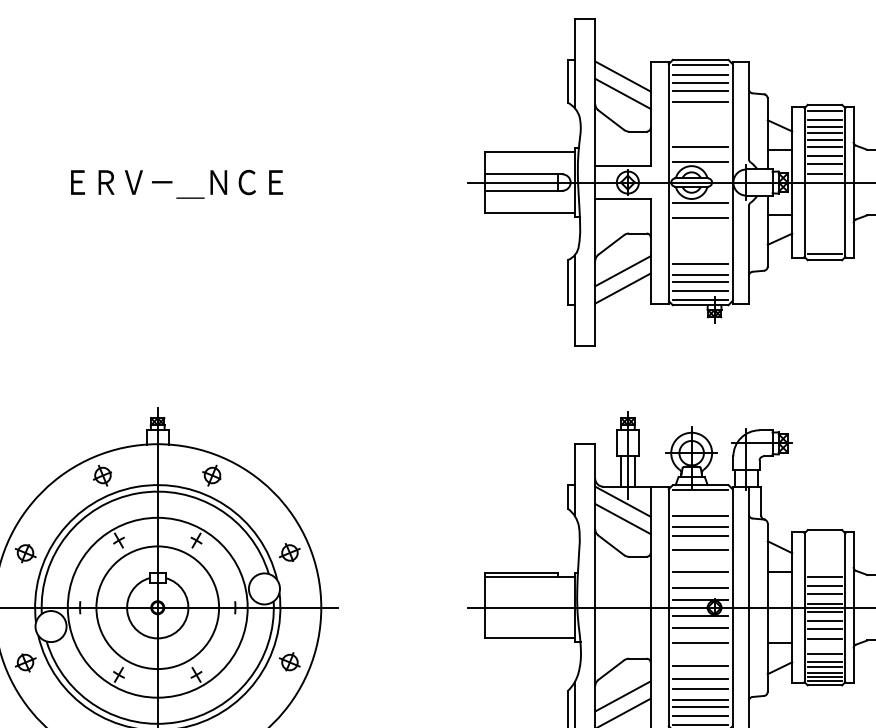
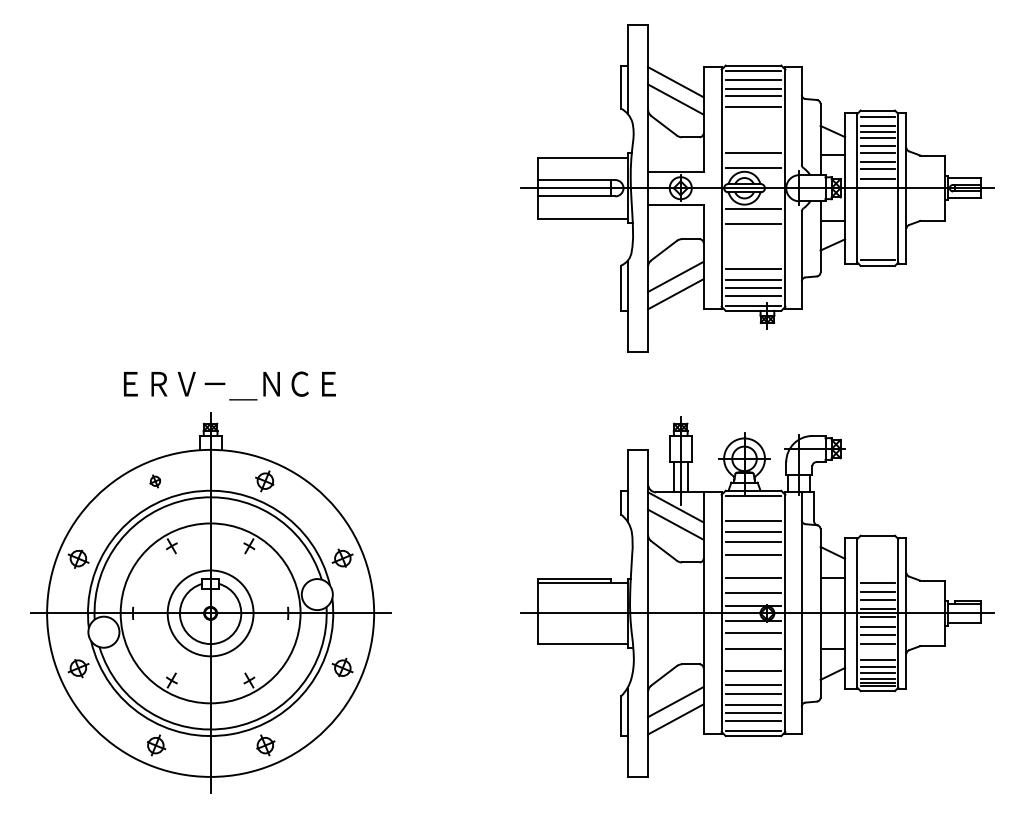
text: (176, 183) -> (229, 385), moved
part: (101, 475) -> (154, 481), size x0.6
circle: (157, 607) -> (210, 613), size x0.7

